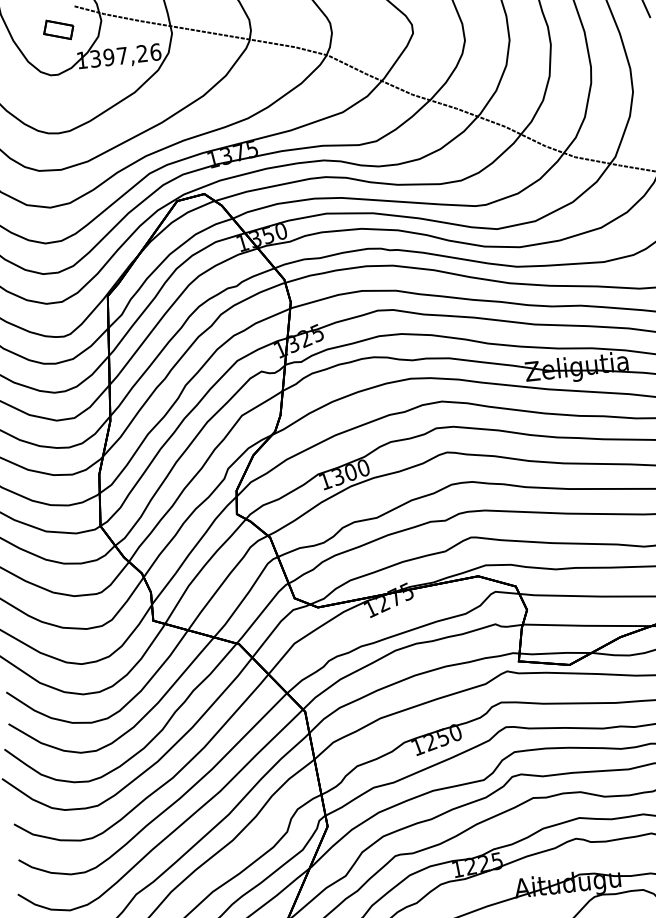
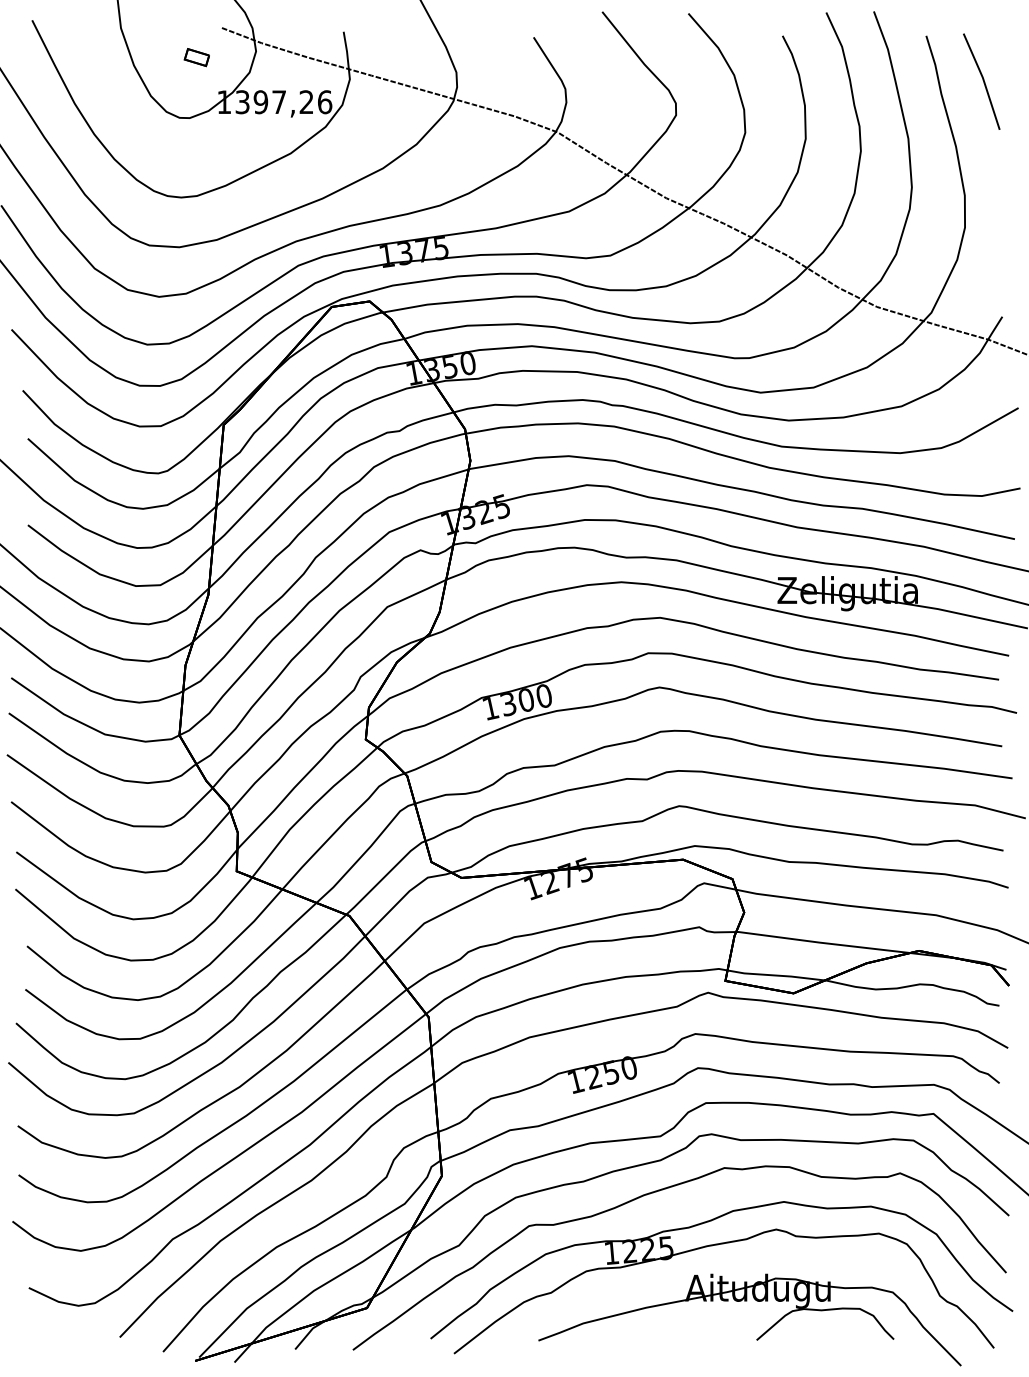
part: (58, 29) -> (196, 57), size x0.6

